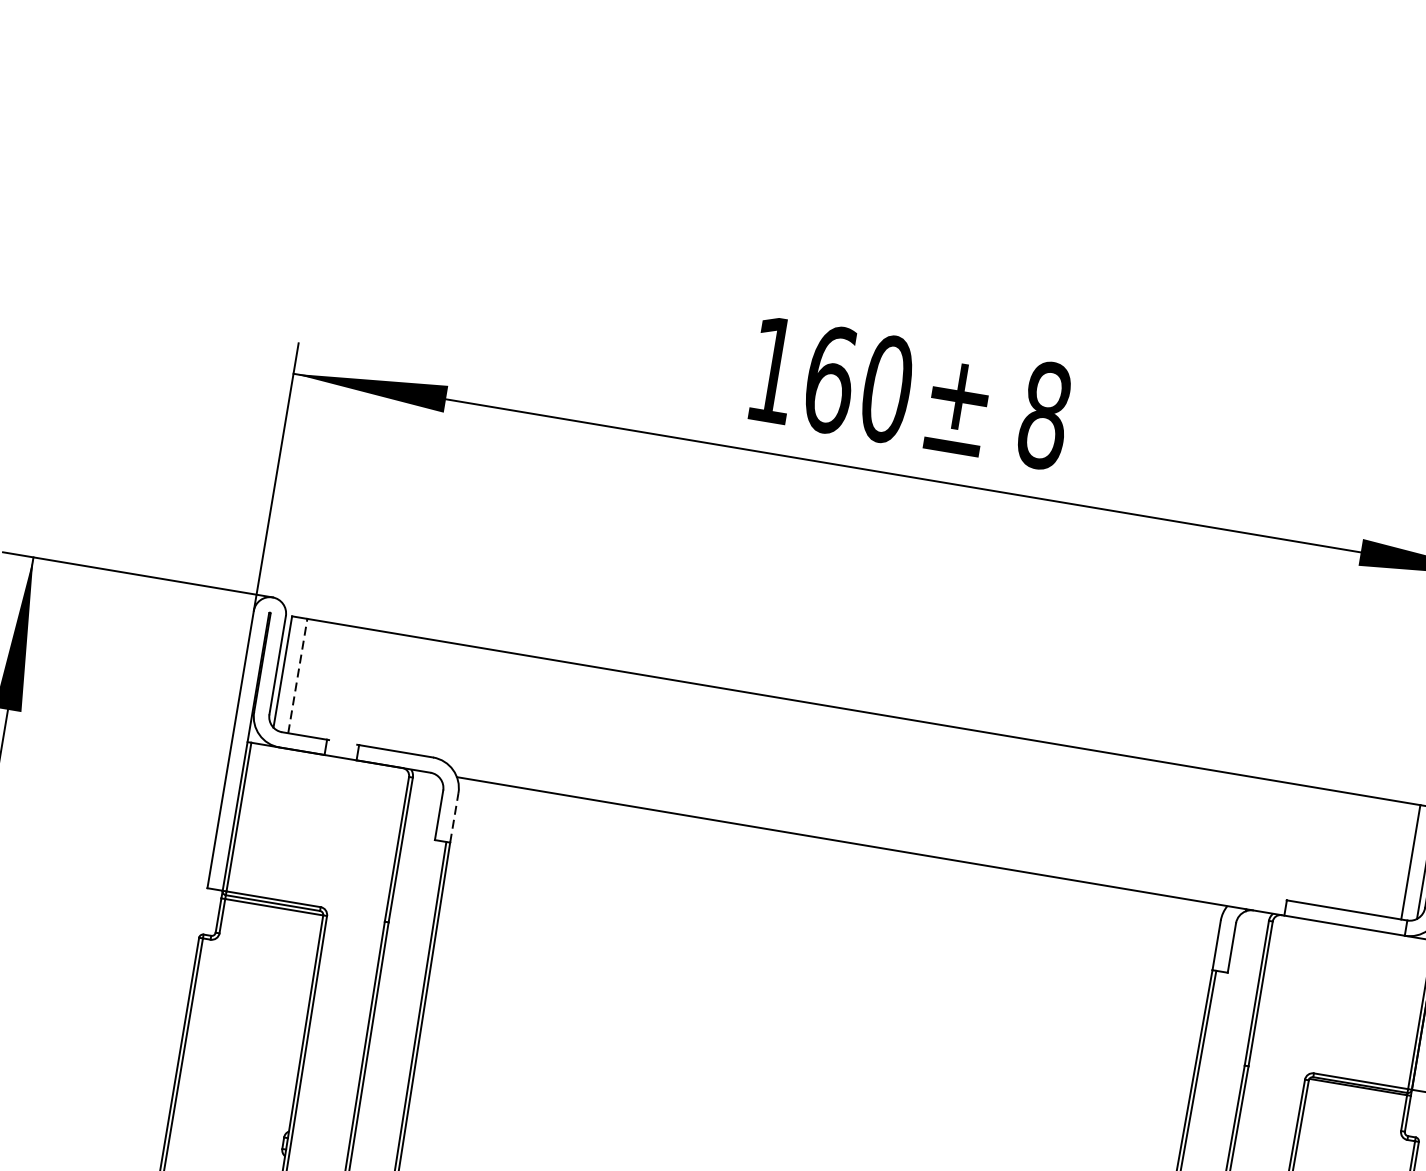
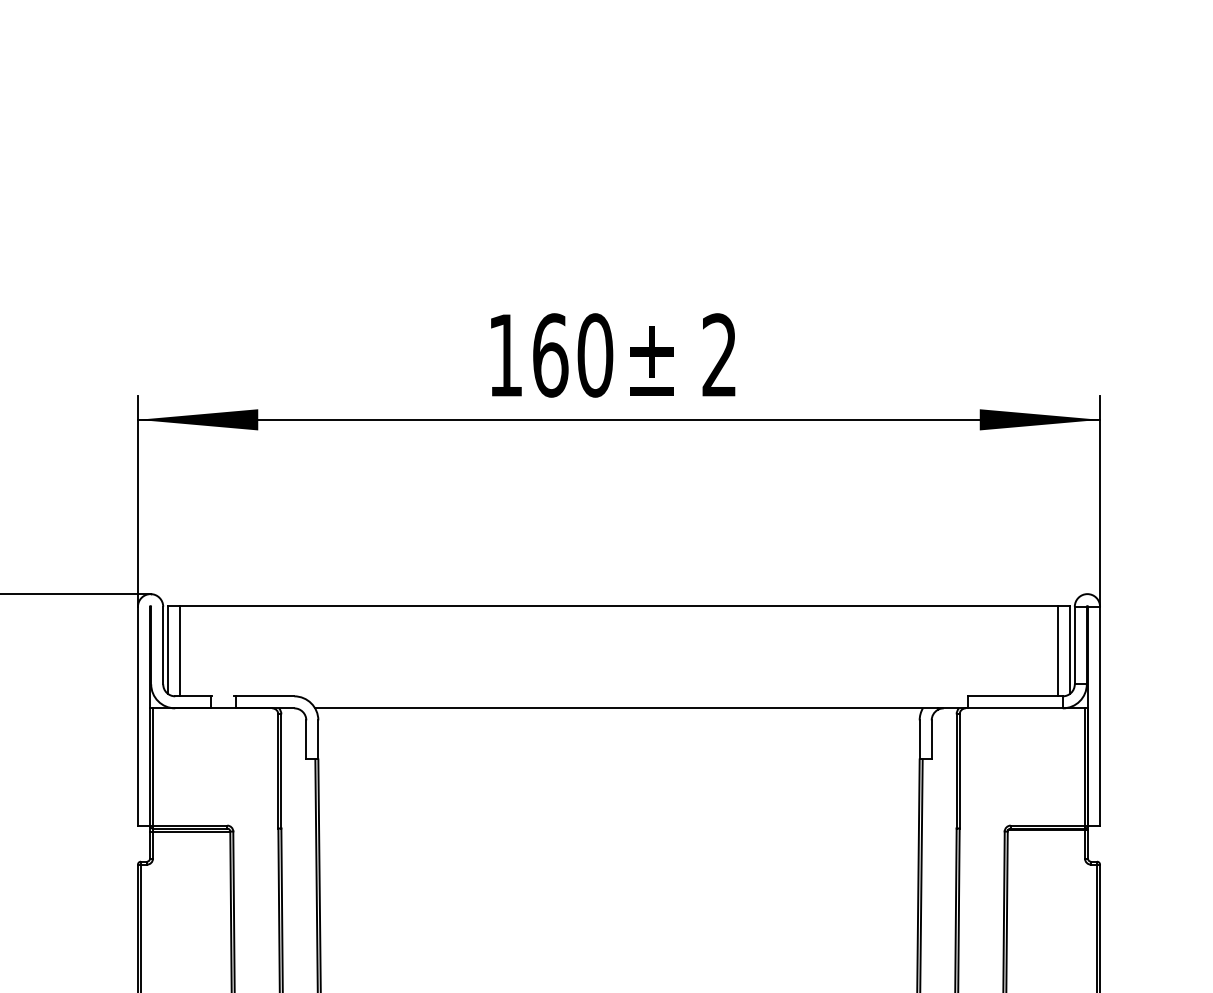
text: (1044, 415) -> (719, 355), 8 -> 2
line: (298, 675) -> (180, 650), dashed -> solid
line: (454, 817) -> (318, 739), dashed -> solid

